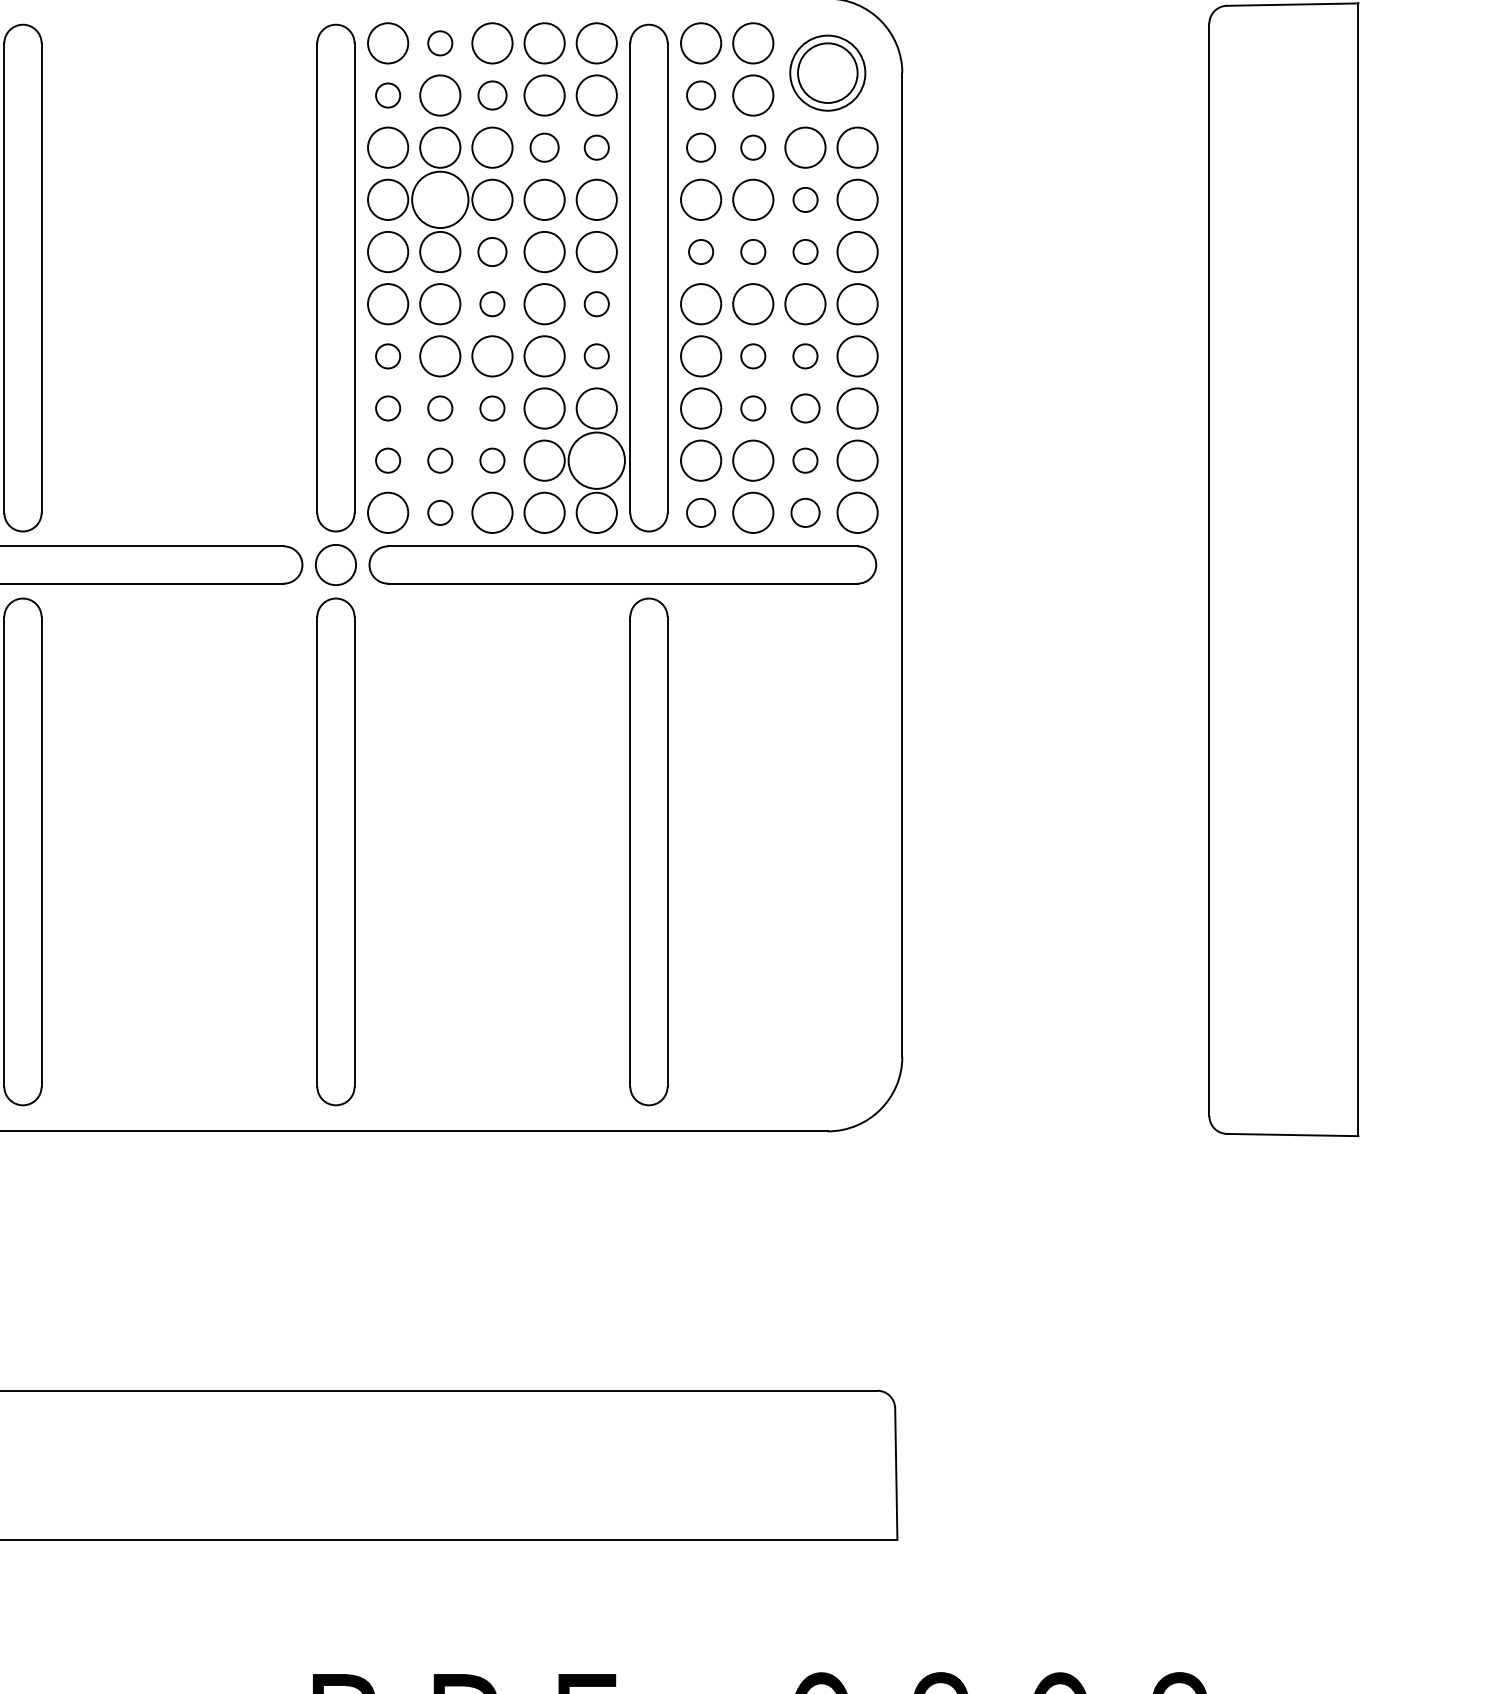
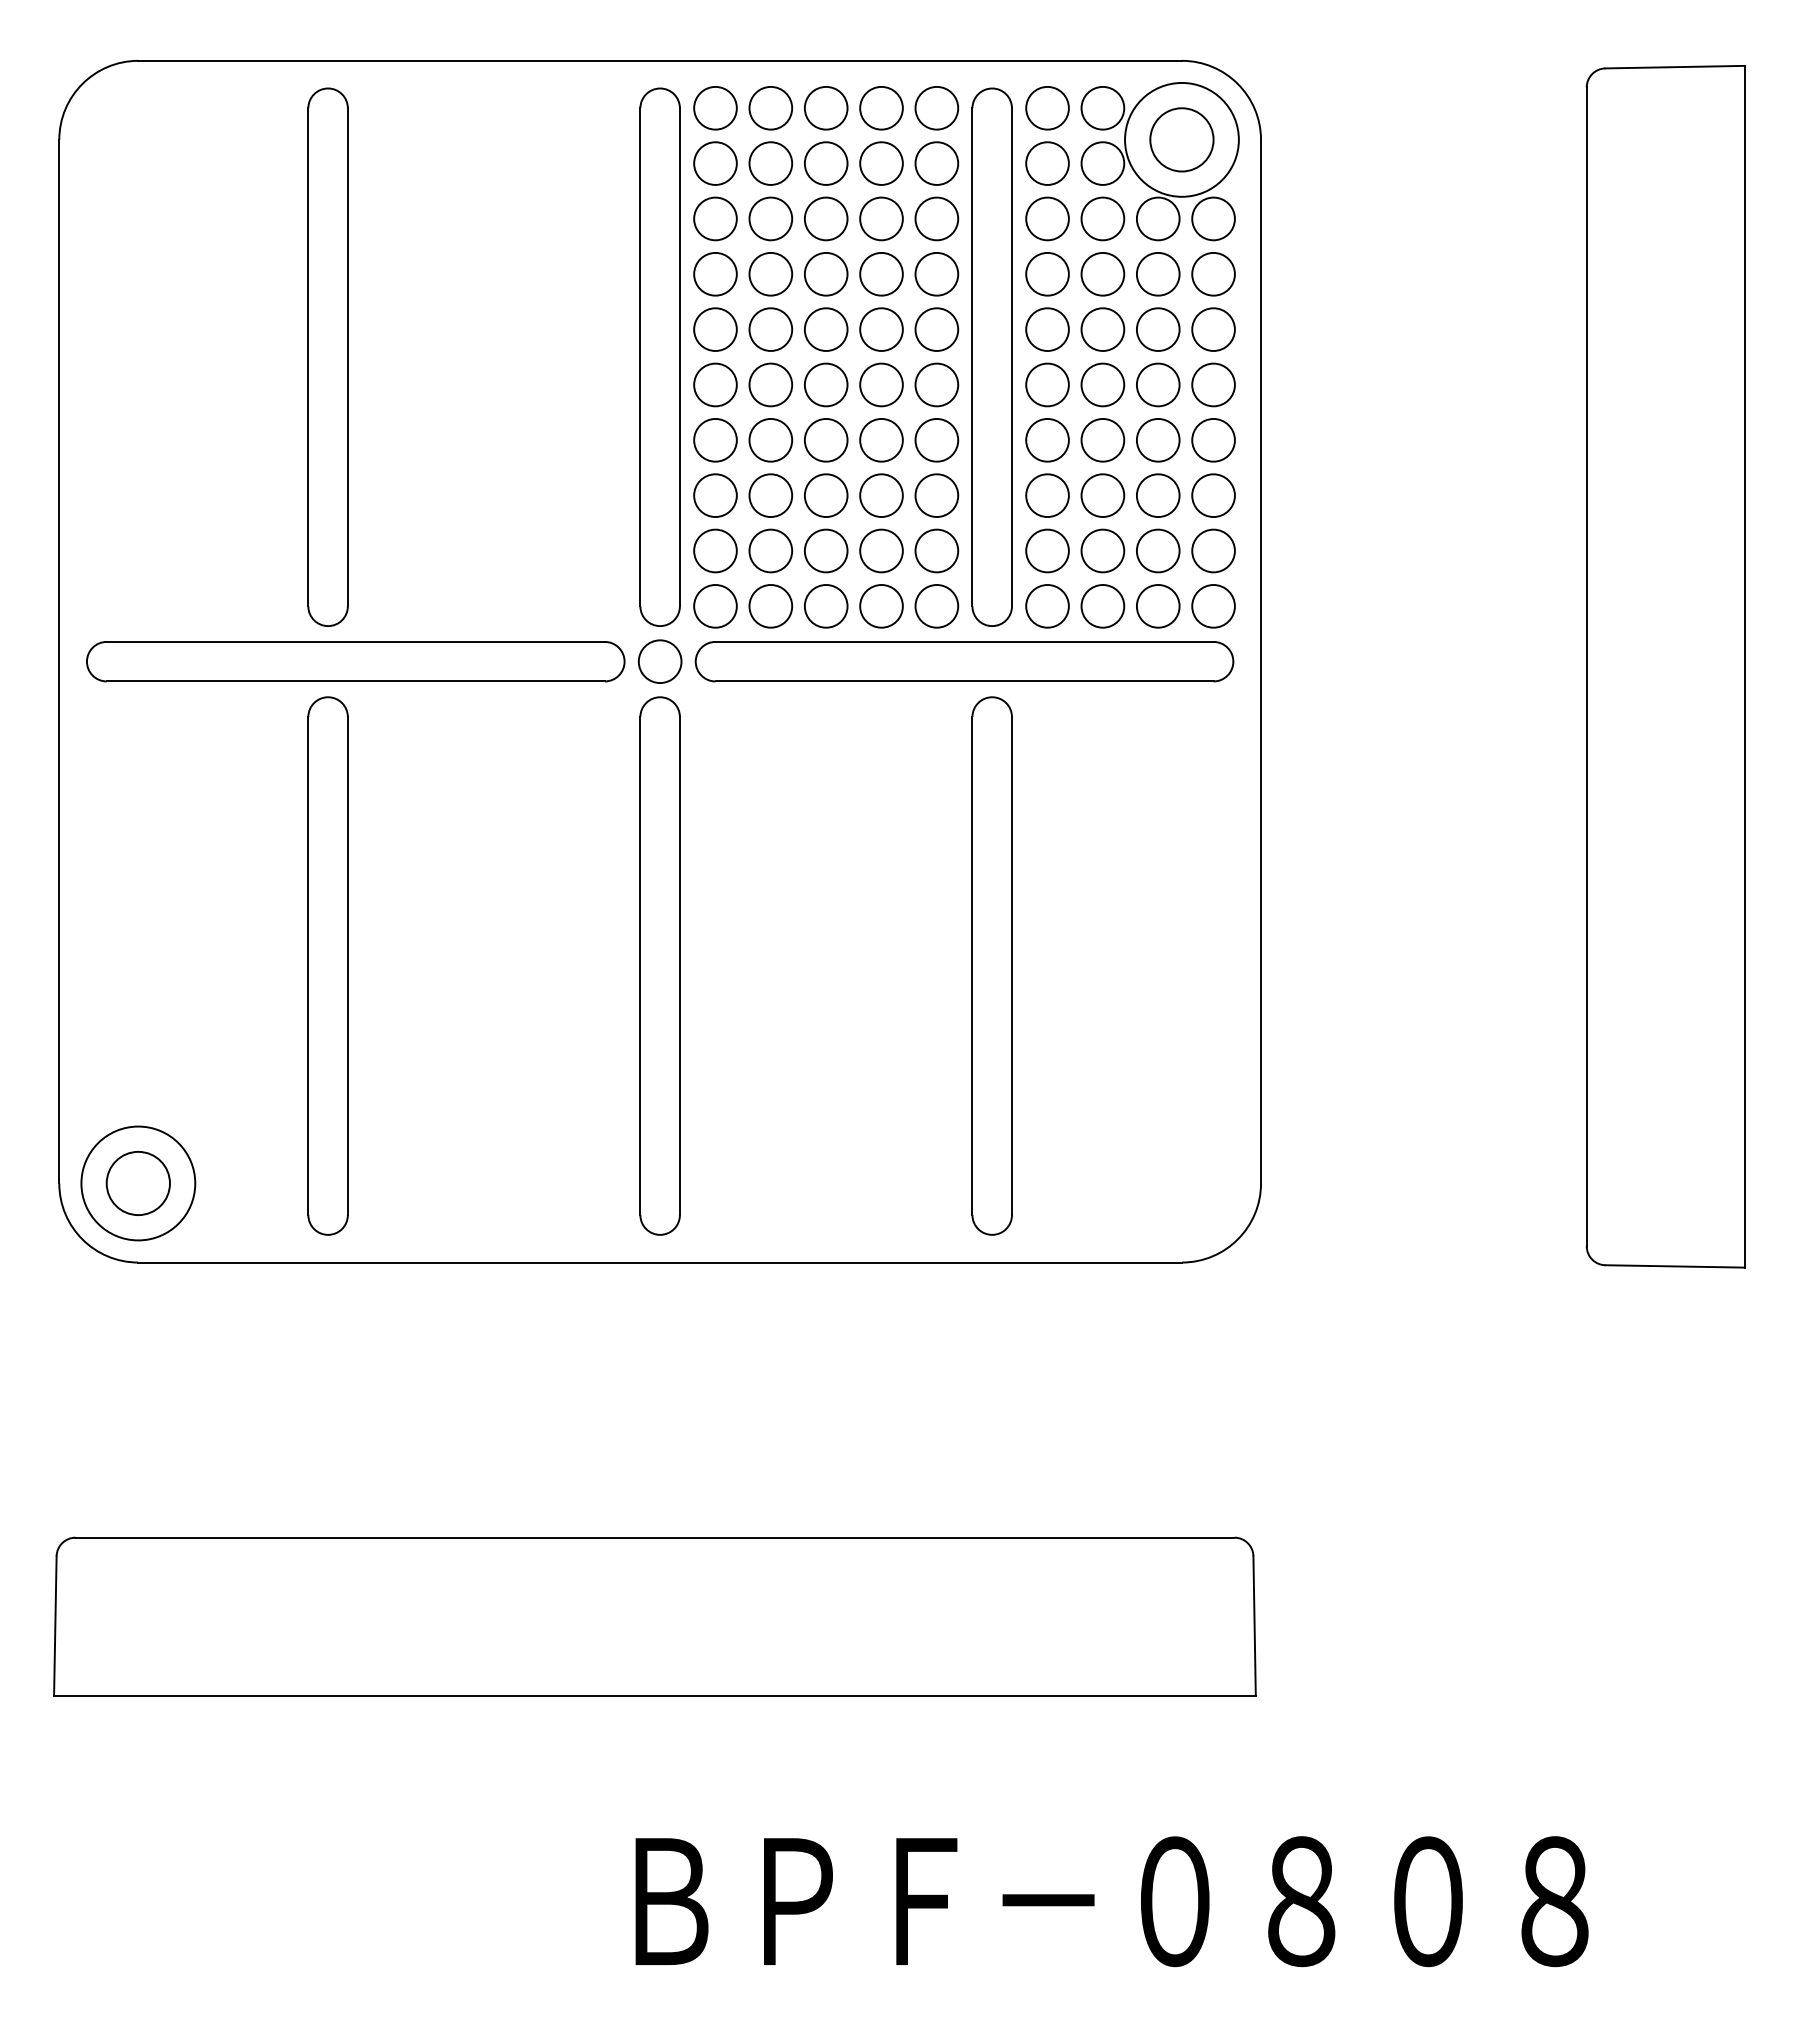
circle: (439, 42) -> (770, 107), size x1.67
circle: (827, 72) -> (1181, 139), size x1.43
circle: (388, 95) -> (715, 163), size x1.67
circle: (492, 95) -> (826, 163), size x1.43
circle: (701, 95) -> (1047, 163), size x1.43
circle: (544, 147) -> (881, 218), size x1.43
circle: (596, 147) -> (936, 218), size x1.67
circle: (701, 147) -> (1047, 218), size x1.43
circle: (752, 147) -> (1102, 218), size x1.67
circle: (439, 199) -> (770, 273), size x0.71
circle: (805, 200) -> (1158, 274), size x1.67
circle: (491, 251) -> (825, 329), size x1.43
circle: (701, 251) -> (1047, 329), size x1.67
circle: (752, 251) -> (1102, 329), size x1.67
circle: (805, 251) -> (1158, 329), size x1.67
circle: (491, 303) -> (825, 384), size x1.67
circle: (596, 303) -> (936, 384), size x1.67
circle: (596, 355) -> (936, 439), size x1.67
circle: (752, 355) -> (1102, 439), size x1.67
circle: (804, 355) -> (1157, 439), size x1.67
circle: (388, 356) -> (715, 440), size x1.67
circle: (388, 408) -> (715, 495), size x1.67
circle: (439, 408) -> (770, 495), size x1.67
circle: (491, 408) -> (825, 495), size x1.67
circle: (752, 408) -> (1102, 495), size x1.67
circle: (805, 408) -> (1158, 495), size x1.43
circle: (388, 460) -> (715, 550), size x1.67
circle: (439, 460) -> (770, 550), size x1.67
circle: (491, 460) -> (825, 550), size x1.67
circle: (596, 460) -> (936, 550), size x0.71
circle: (804, 460) -> (1157, 550), size x1.67
circle: (439, 513) -> (770, 606), size x1.67
circle: (701, 513) -> (1047, 606), size x1.43
circle: (805, 513) -> (1158, 606), size x1.43

